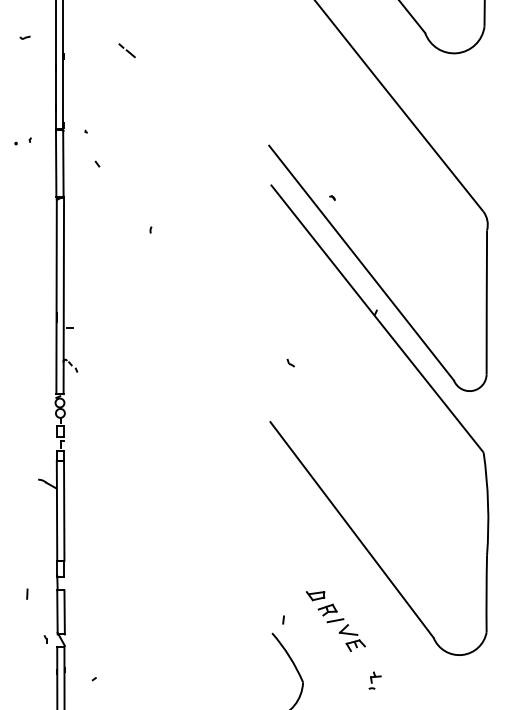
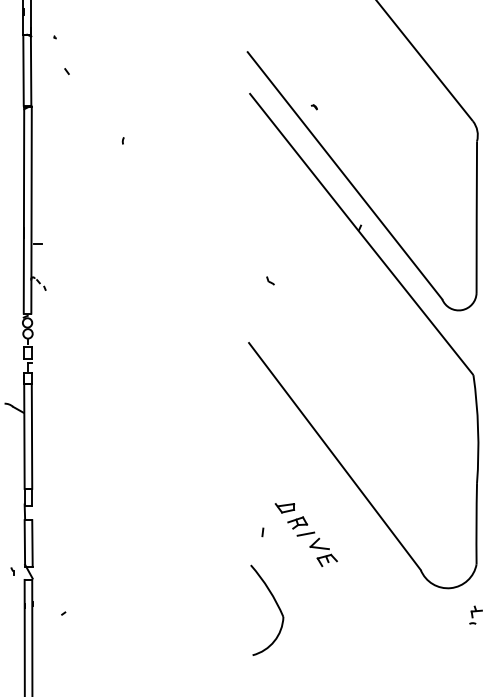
line: (283, 619) -> (262, 531), moved
part: (335, 621) -> (305, 535), moved
part: (374, 680) -> (475, 615), moved

